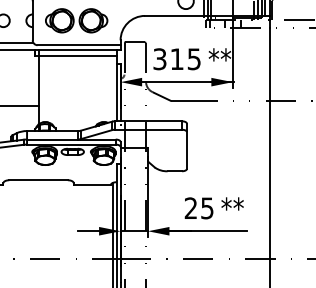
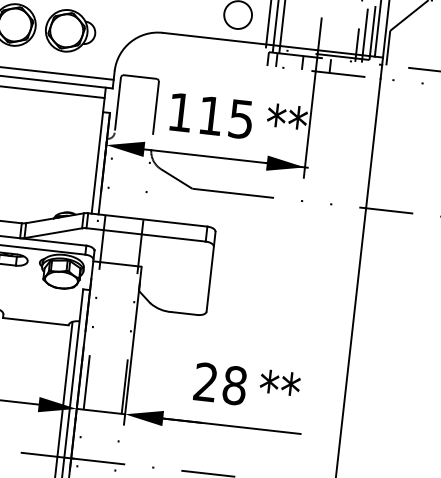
text: (159, 59) -> (179, 112), 315 -> 115
text: (207, 208) -> (235, 385), 25 -> 28

